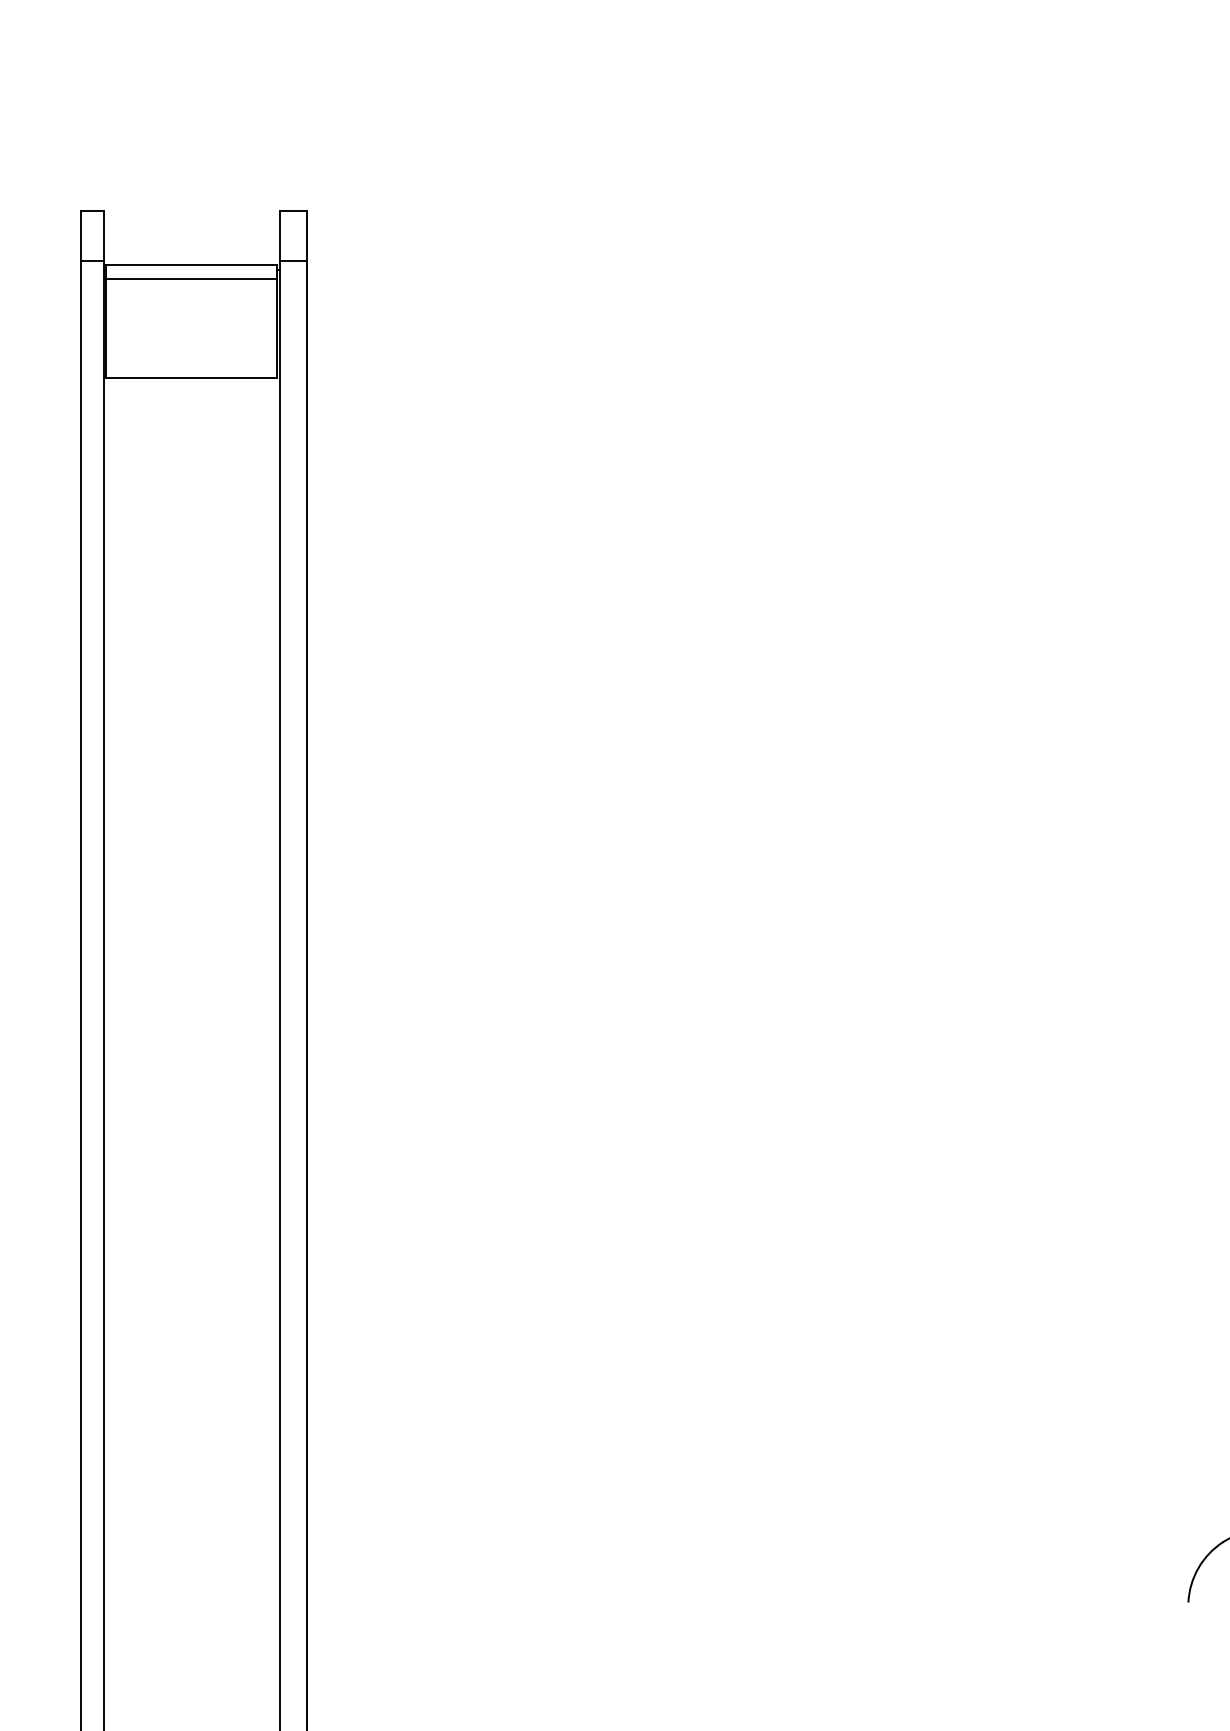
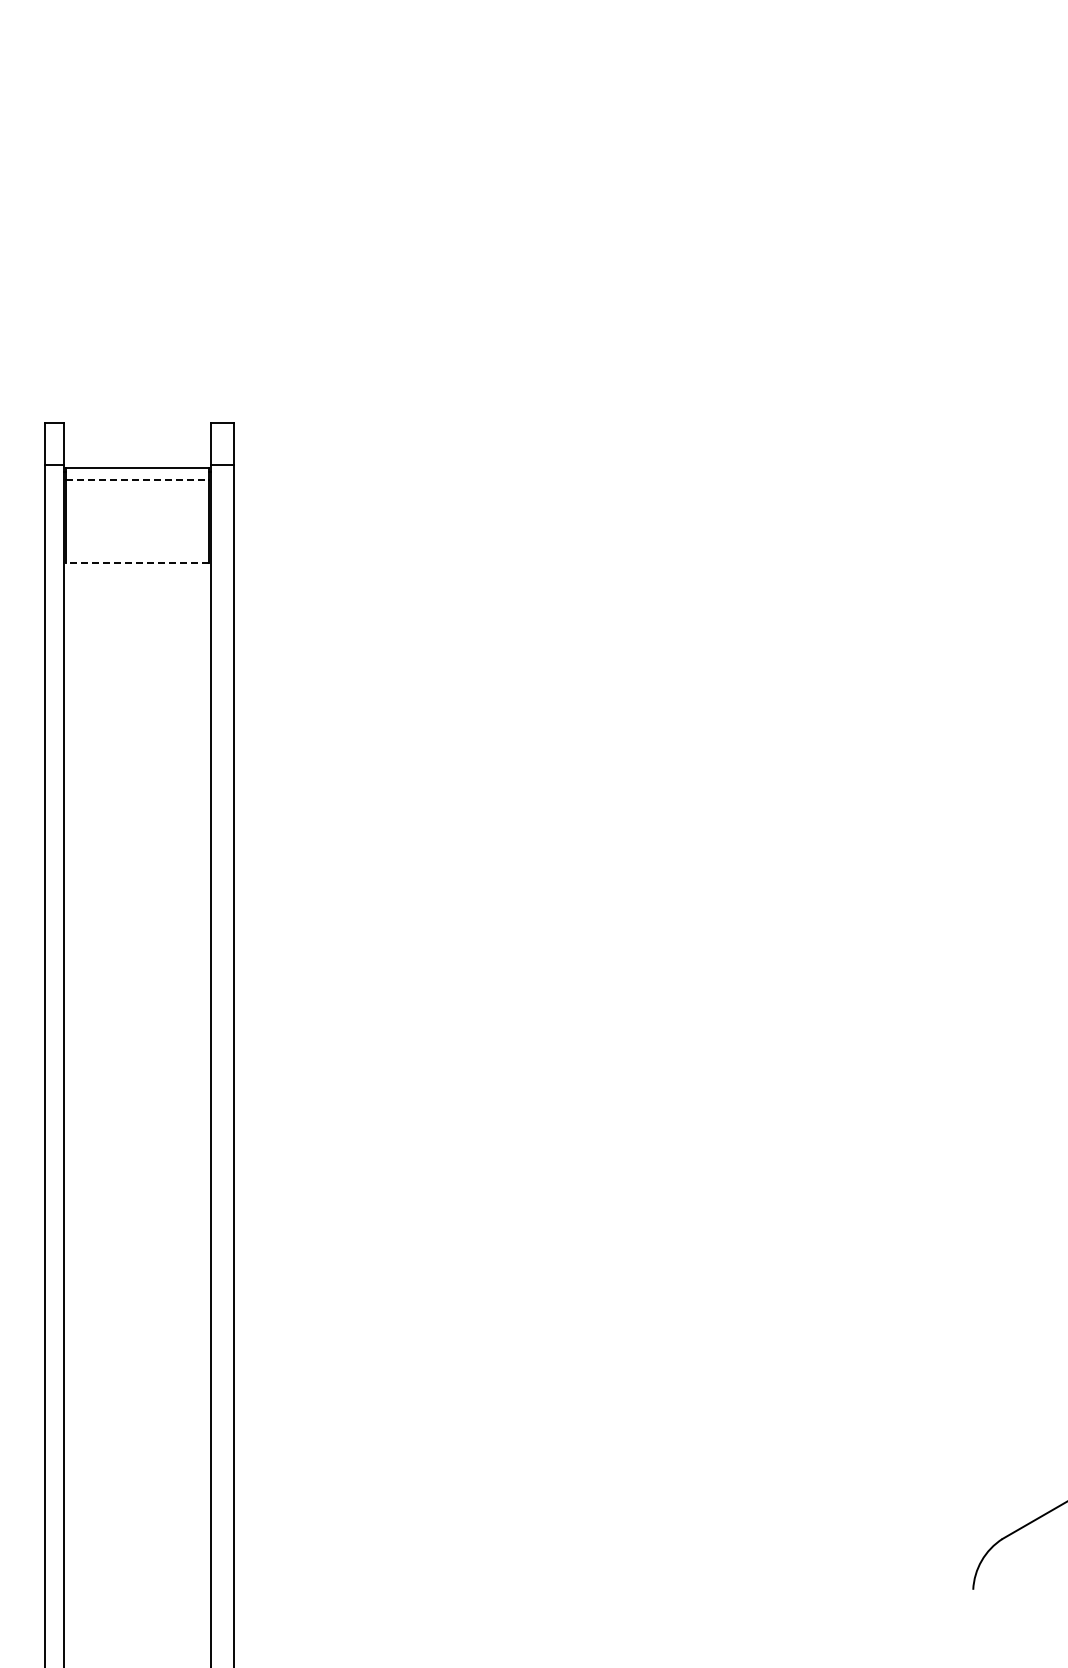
line: (191, 278) -> (137, 479), solid -> dashed
line: (191, 377) -> (137, 562), solid -> dashed

